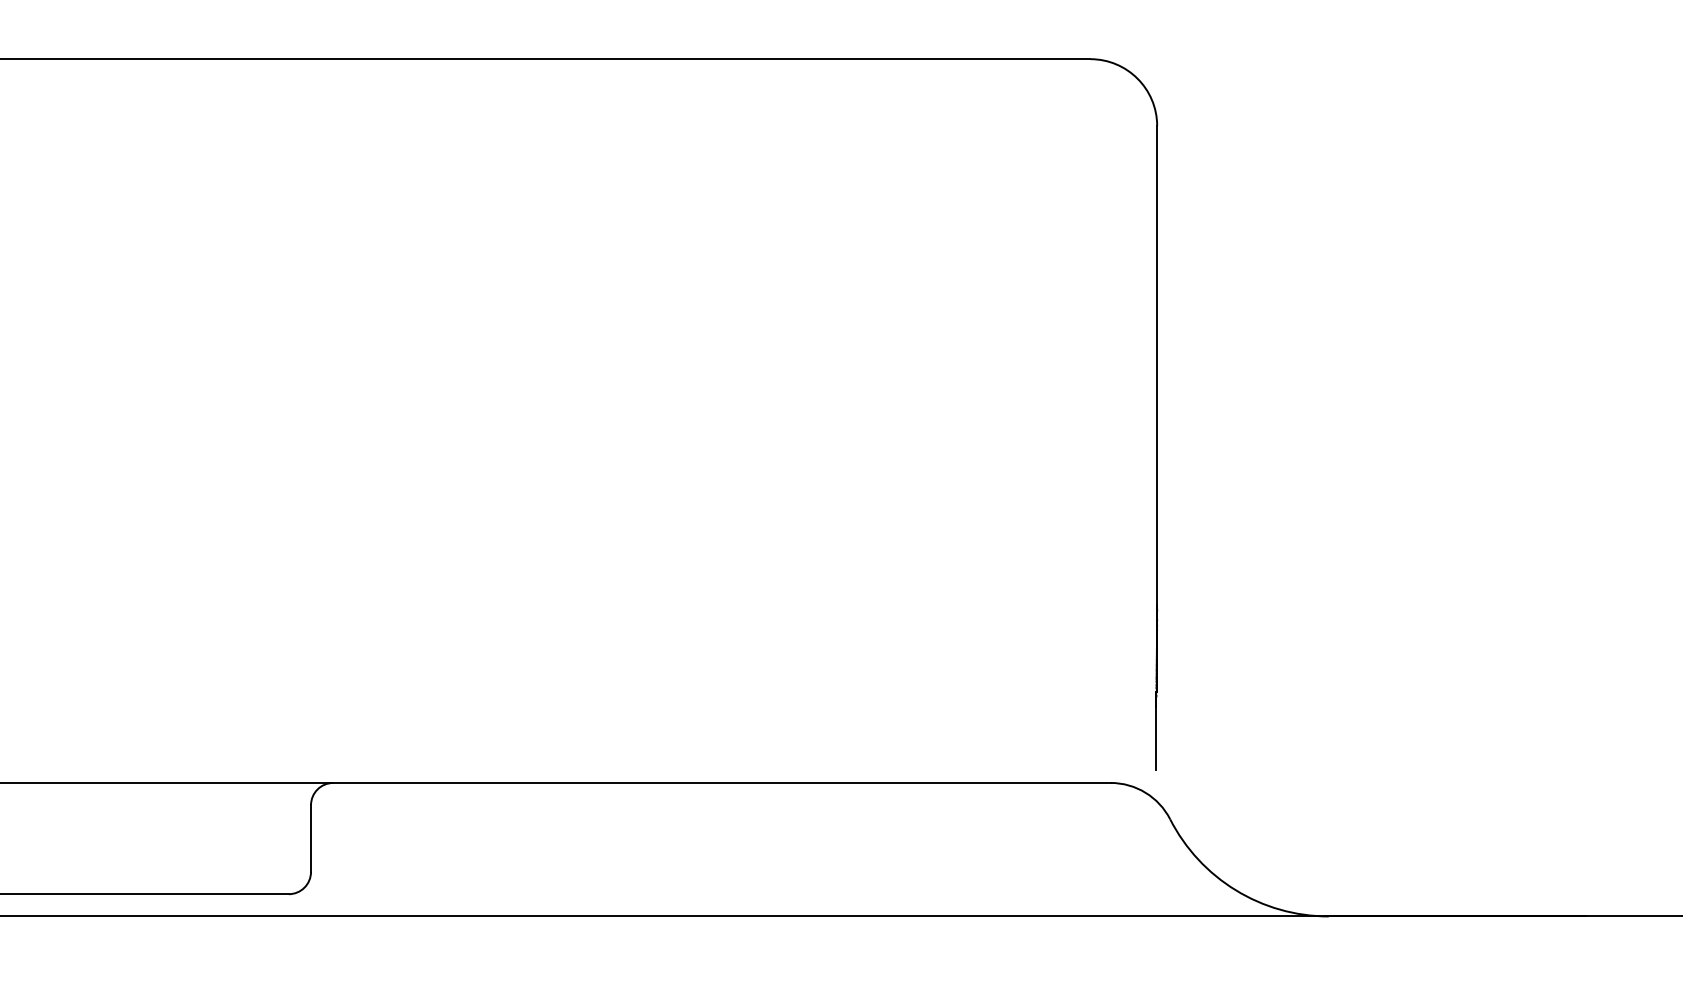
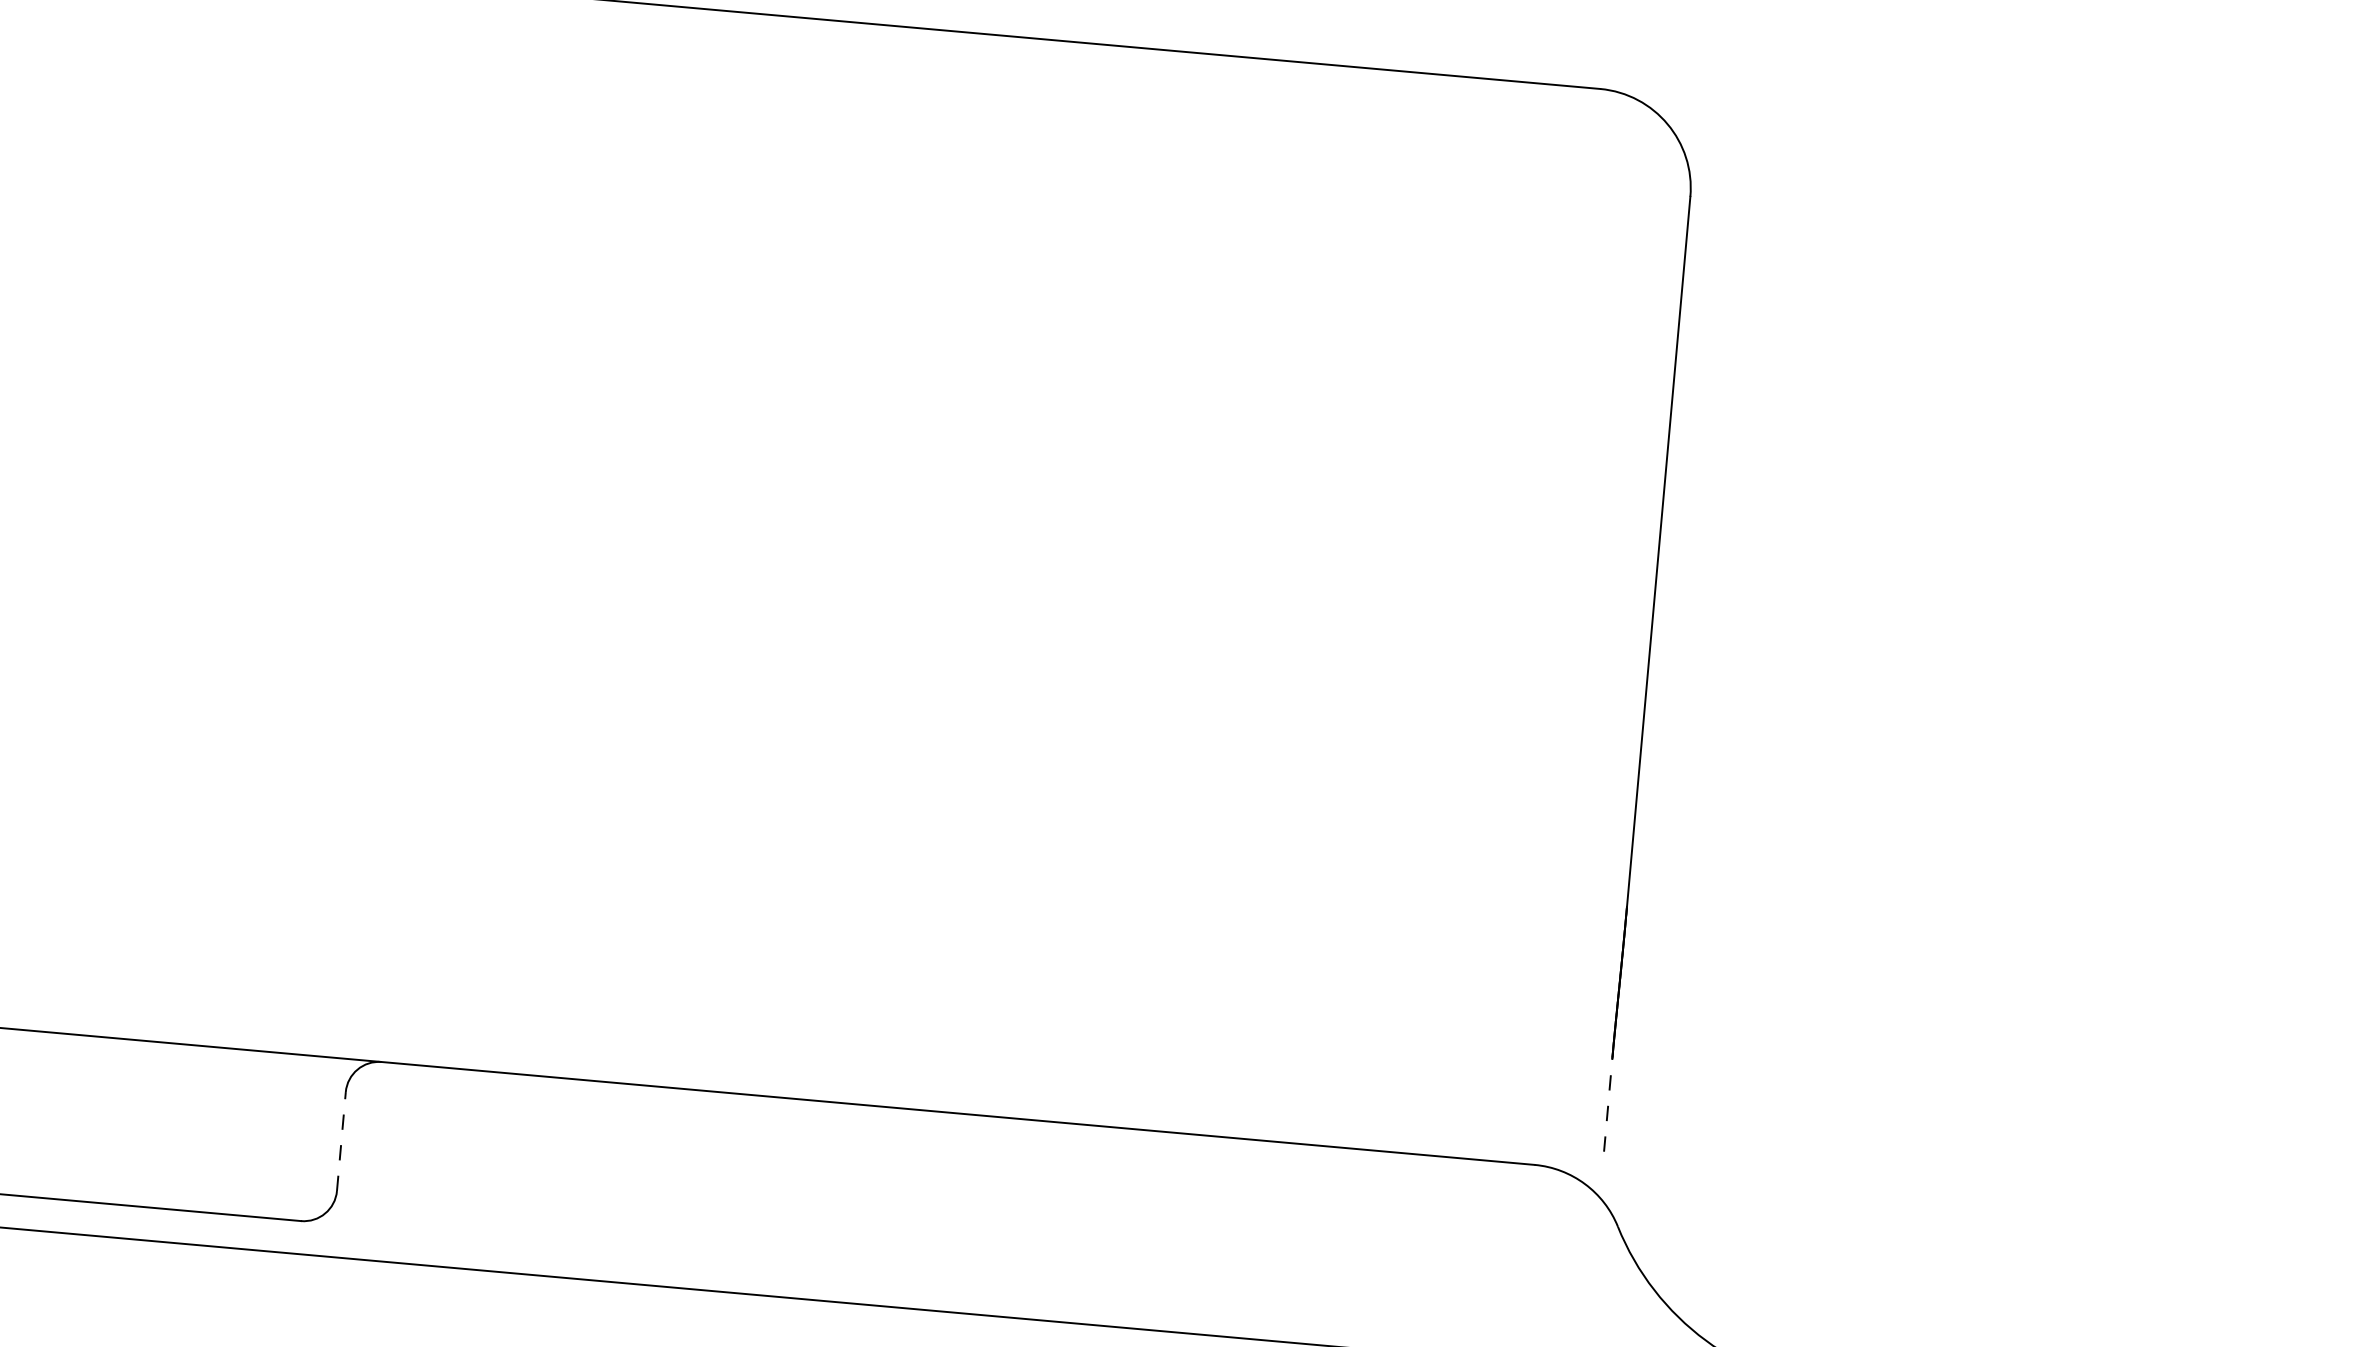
line: (1156, 738) -> (1608, 1105), solid -> dashed
line: (311, 838) -> (342, 1141), solid -> dashed

